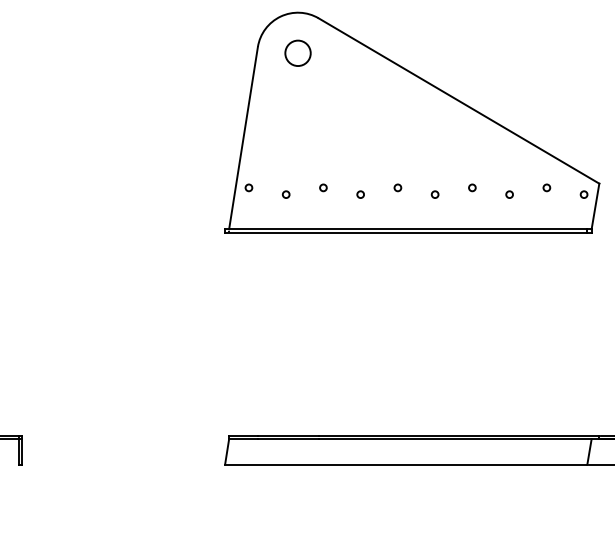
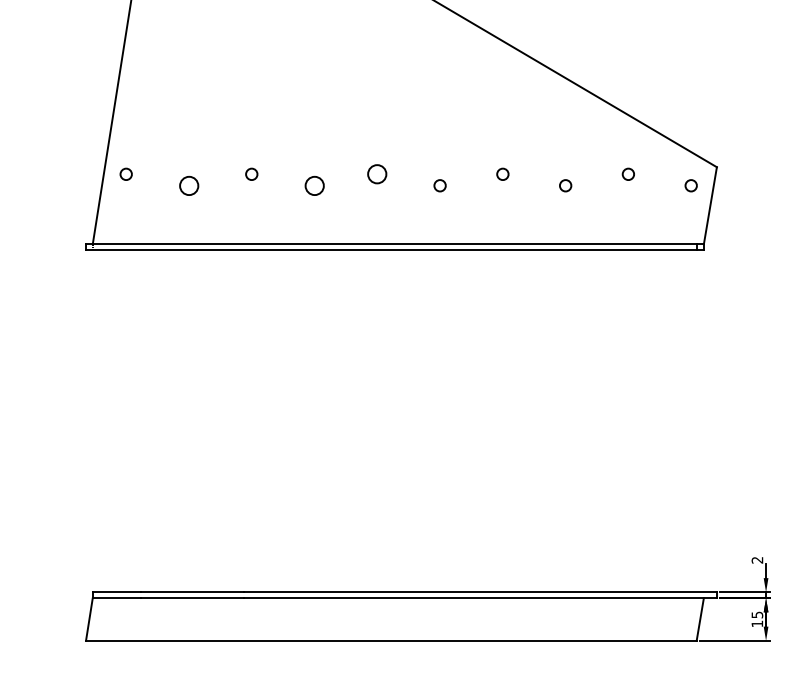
circle: (397, 187) -> (376, 173), size x1.6
circle: (285, 194) -> (187, 185), size x1.6
circle: (360, 194) -> (314, 185), size x1.6

